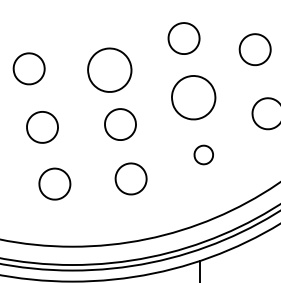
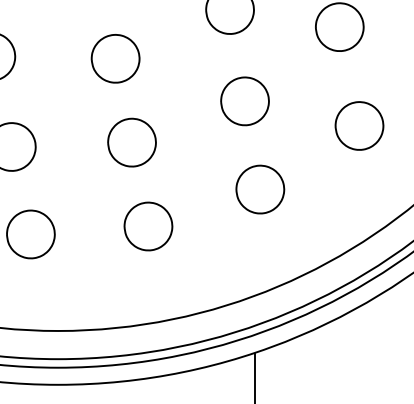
part: (109, 69) -> (115, 57), size x0.71
part: (193, 97) -> (244, 100), size x0.71
part: (203, 154) -> (260, 188), size x1.67

